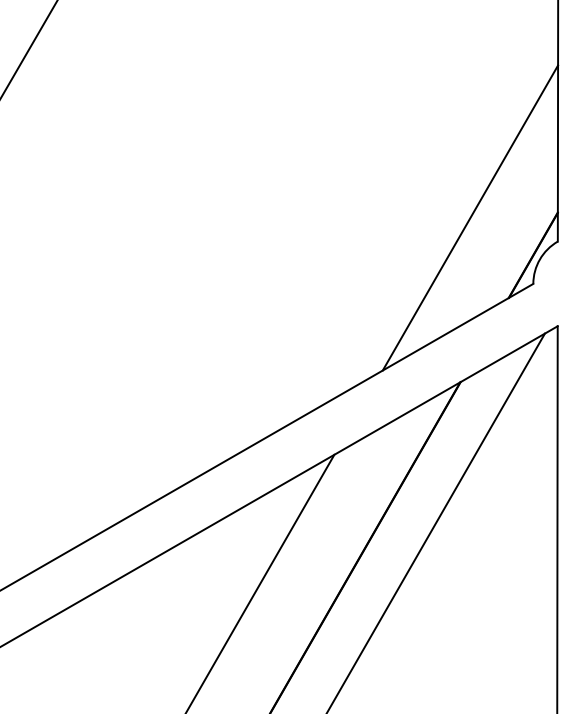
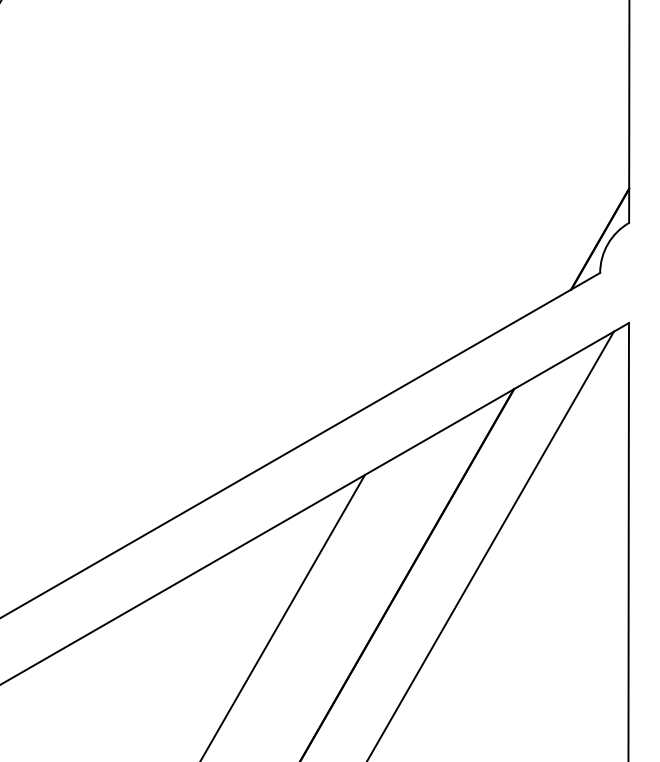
line: (470, 217) -> (525, 194), removed

